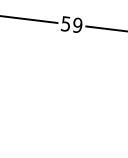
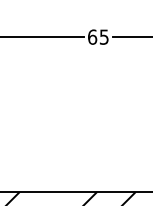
text: (72, 24) -> (98, 36), 59 -> 65

